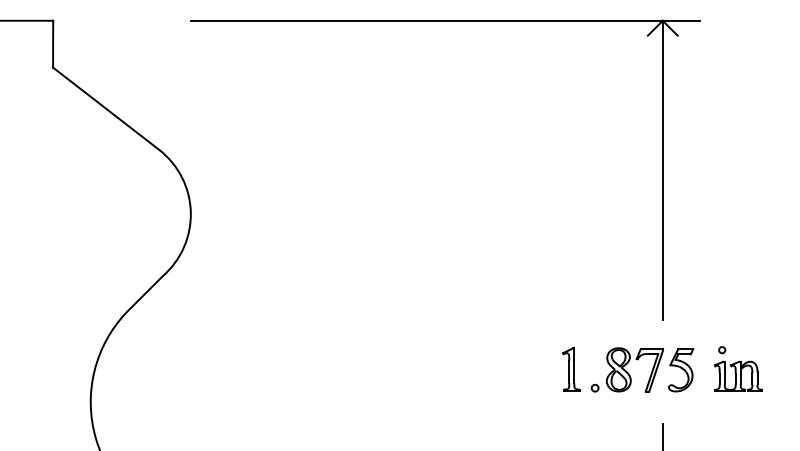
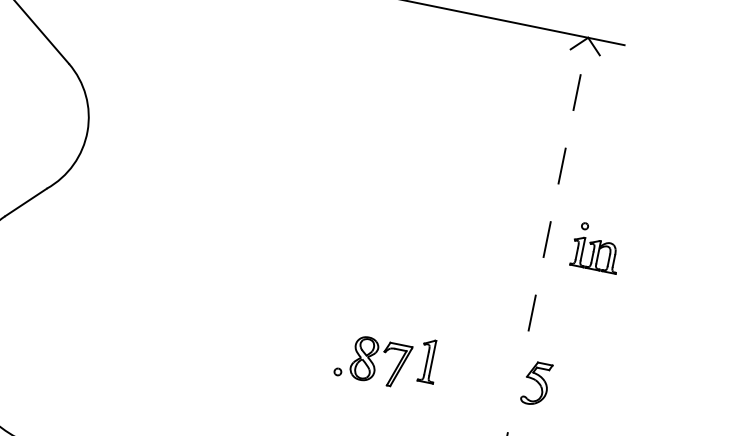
line: (662, 170) -> (558, 184), solid -> dashed
part: (737, 368) -> (596, 247), moved
part: (627, 369) -> (373, 360), moved

